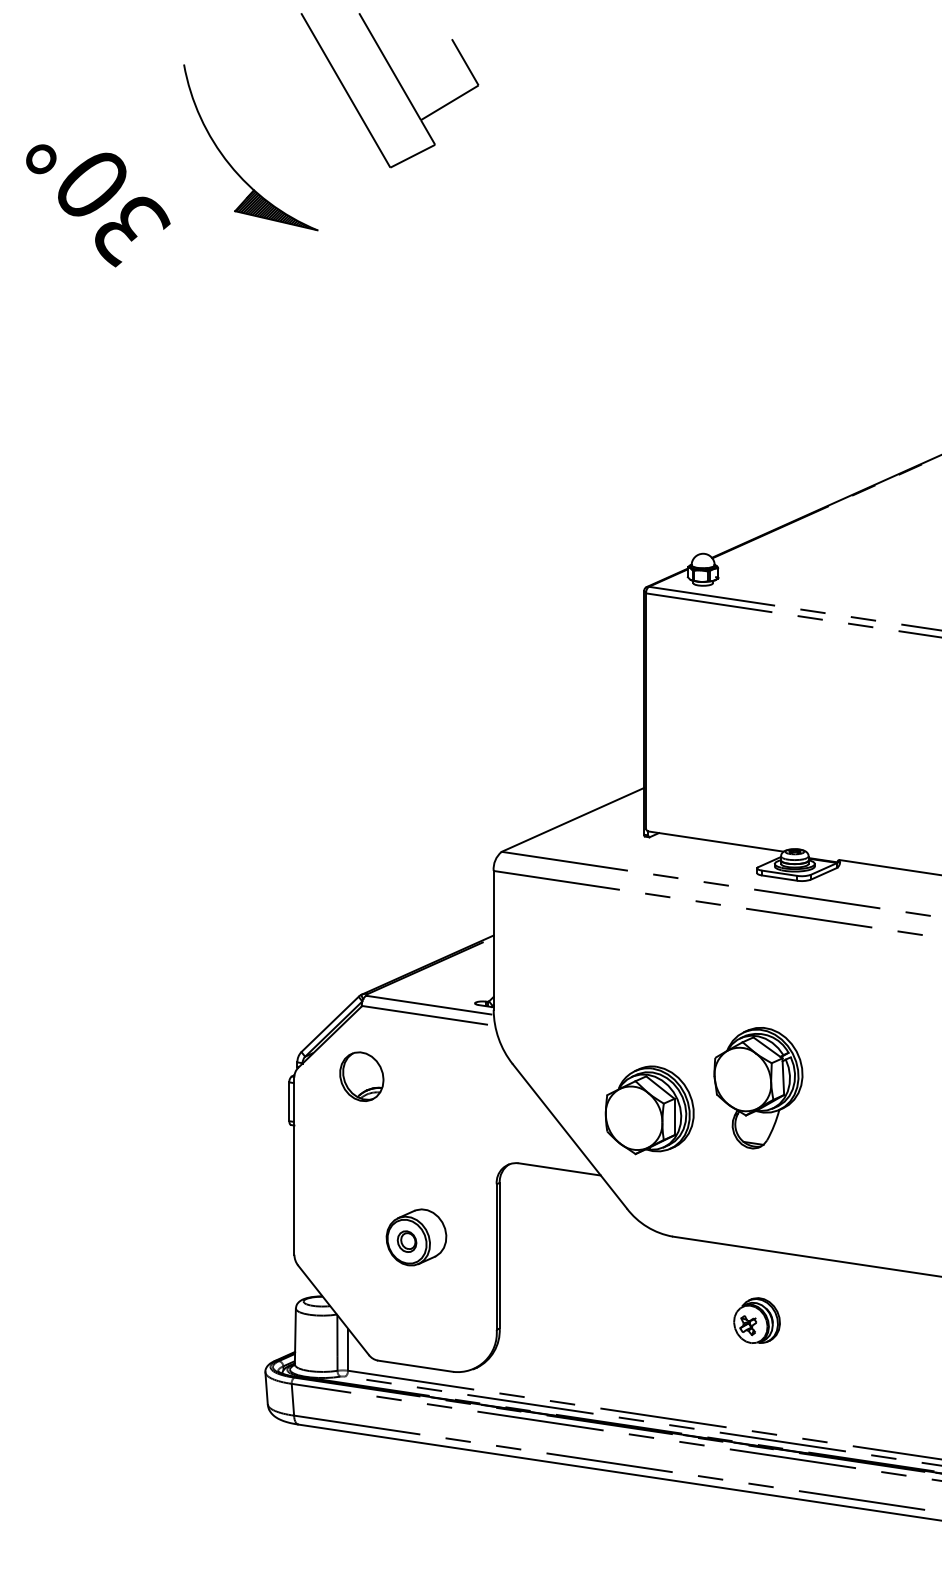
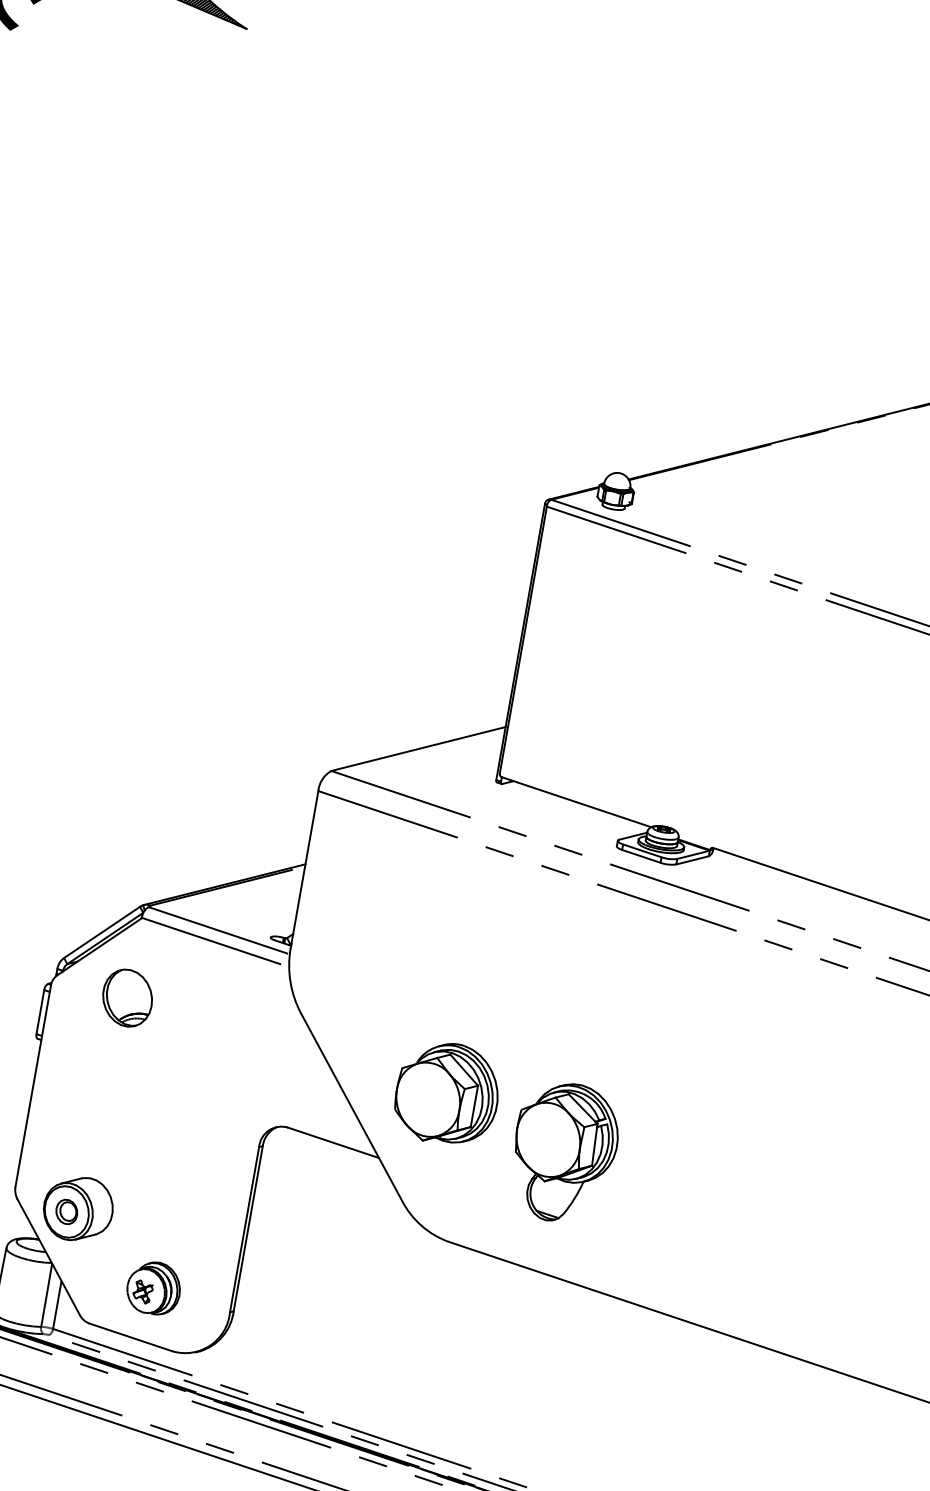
part: (758, 1088) -> (564, 1153), moved
part: (416, 1237) -> (78, 1209), moved
part: (756, 1320) -> (153, 1287), moved

